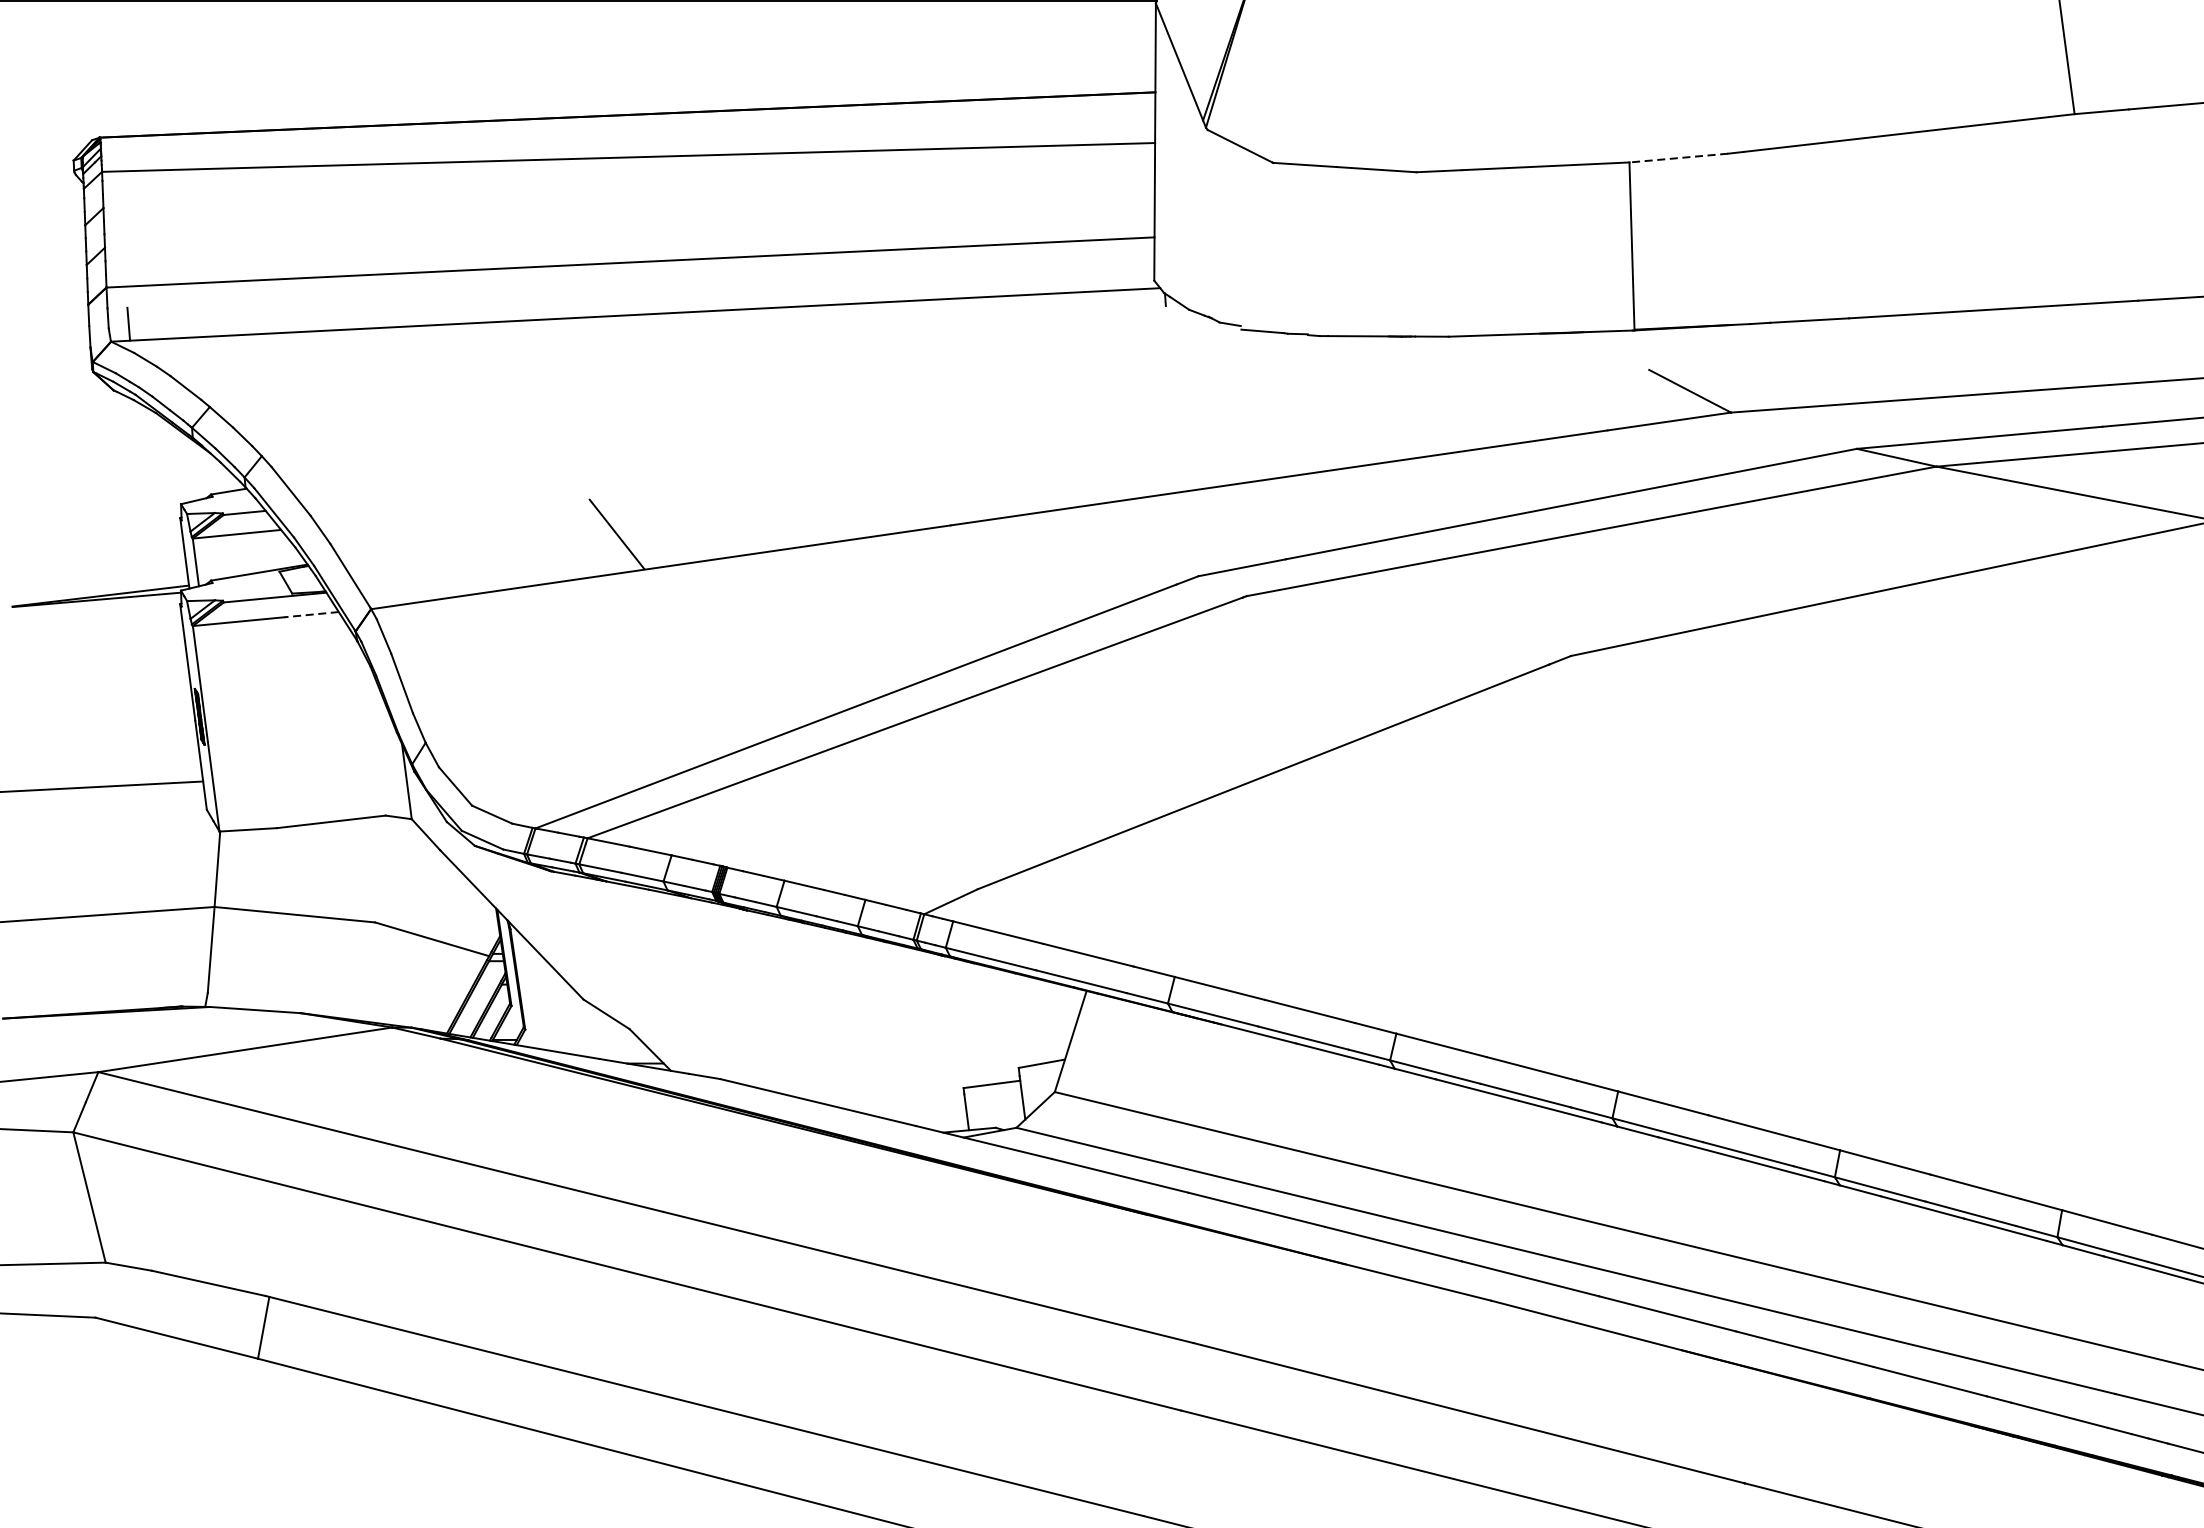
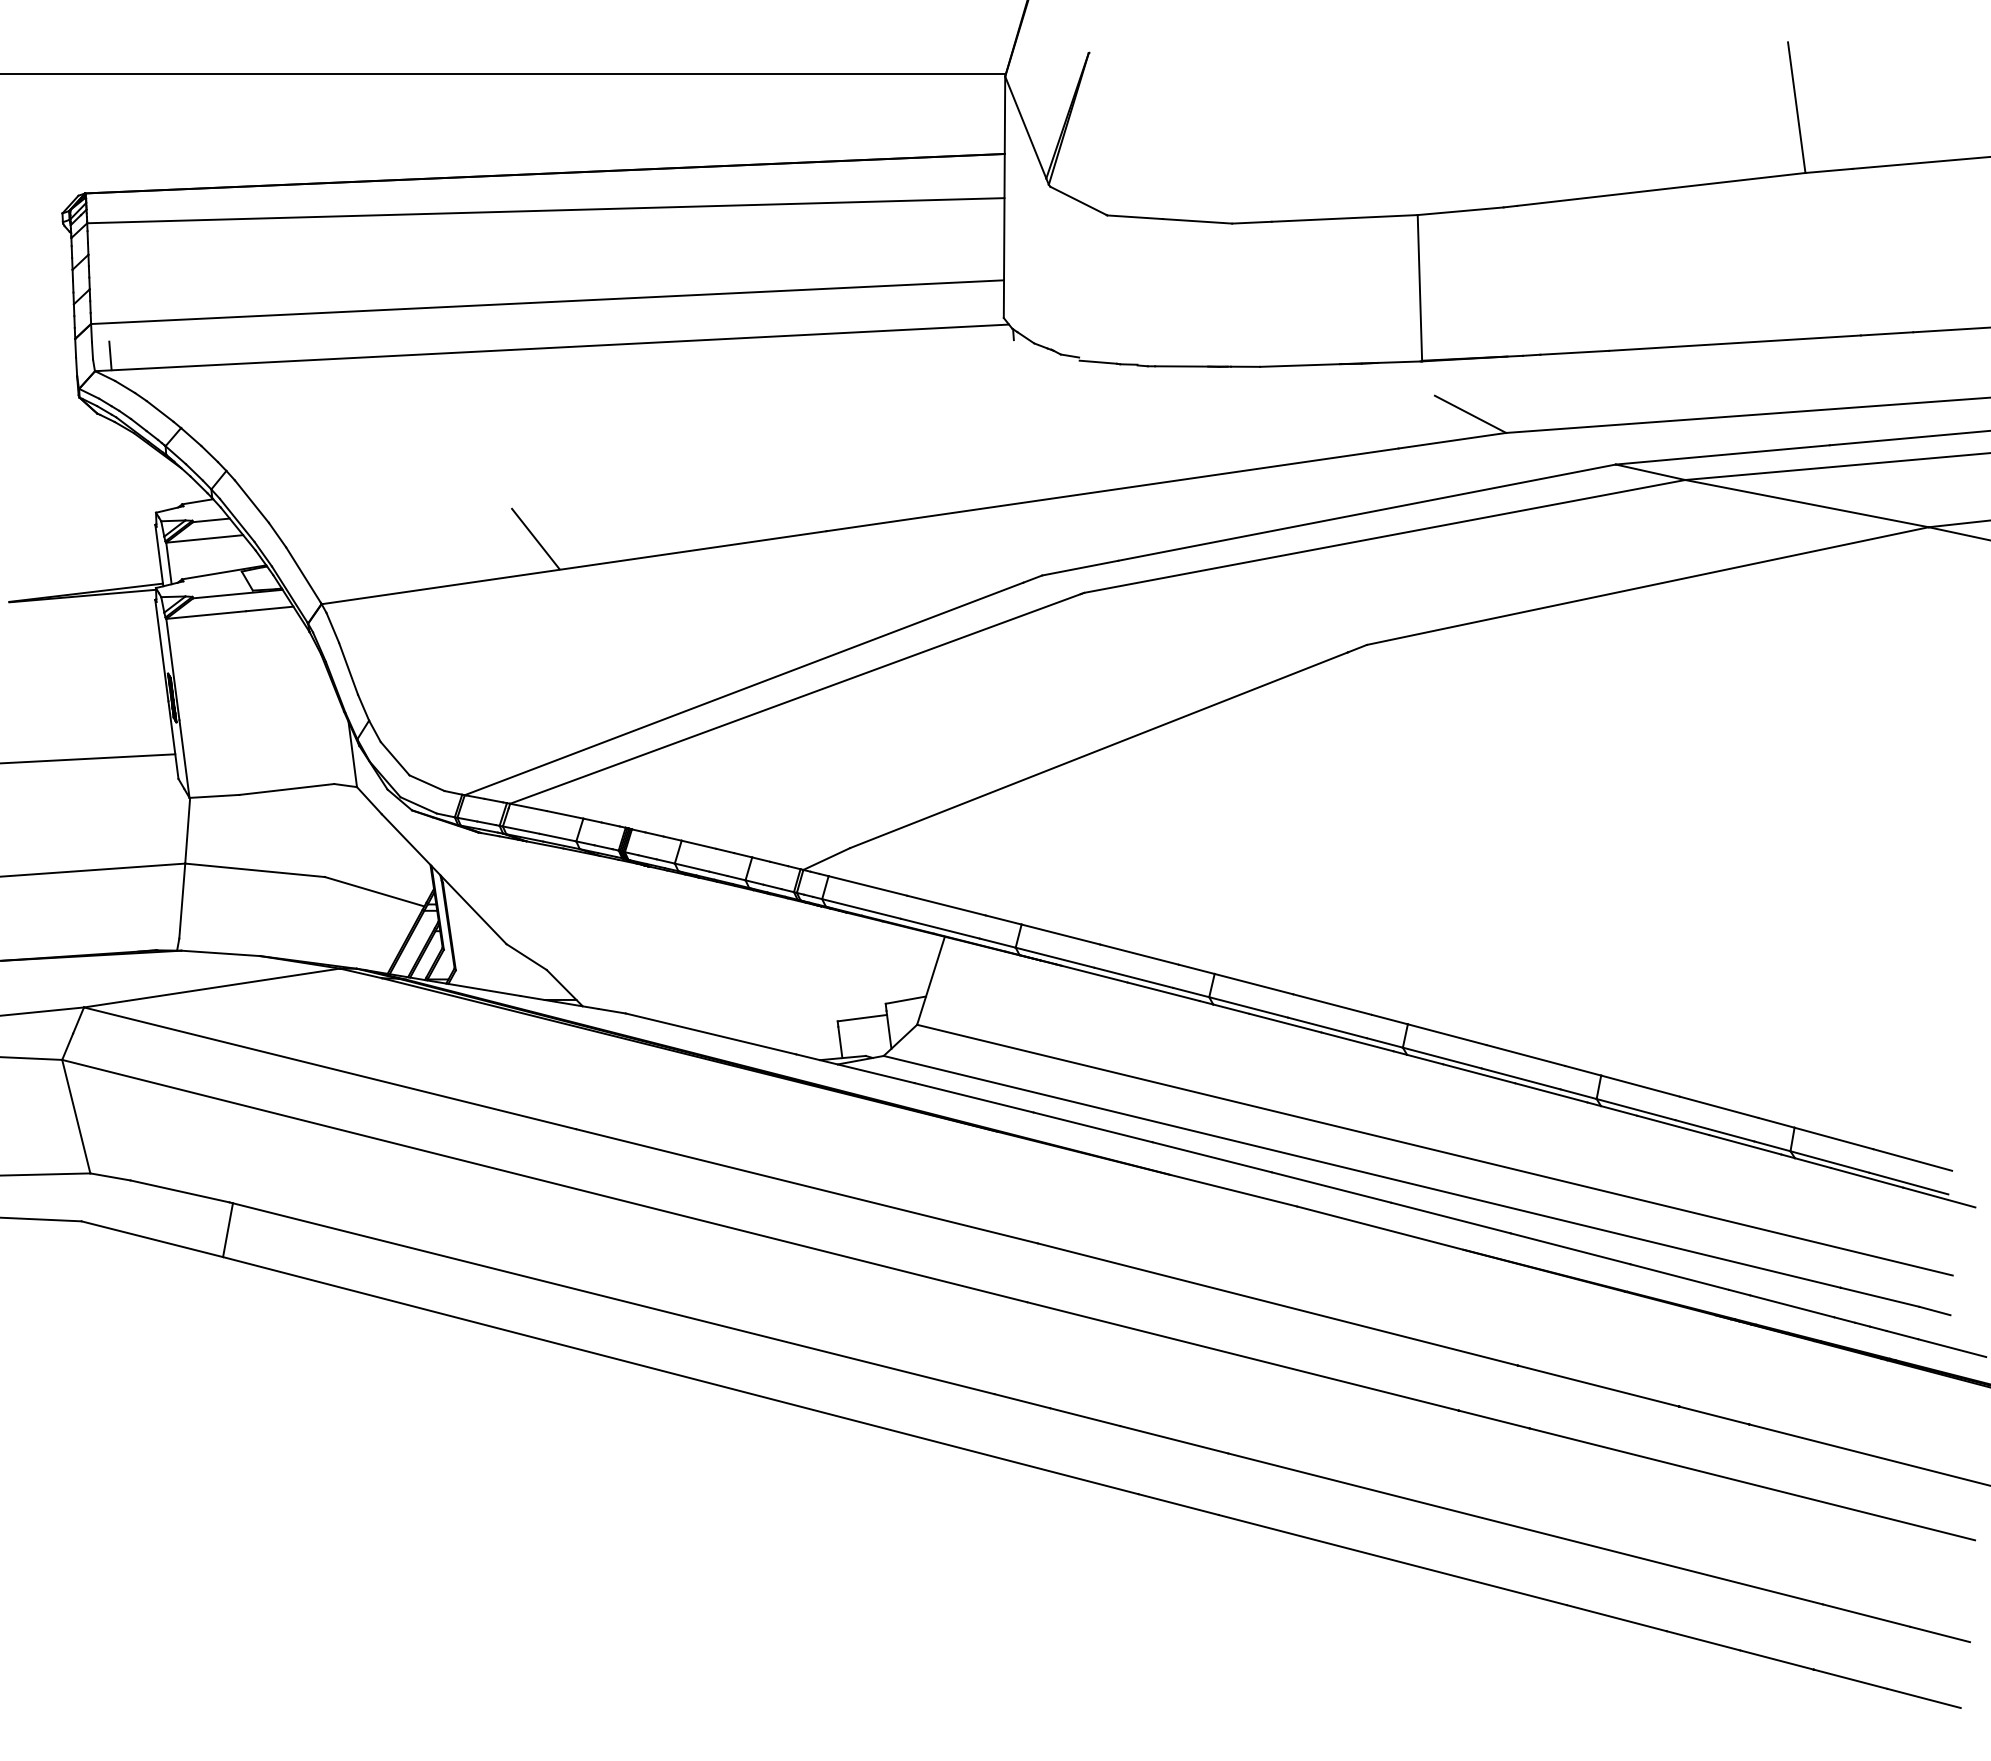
line: (1678, 158) -> (1460, 211), dashed -> solid
line: (311, 614) -> (269, 608), dashed -> solid

